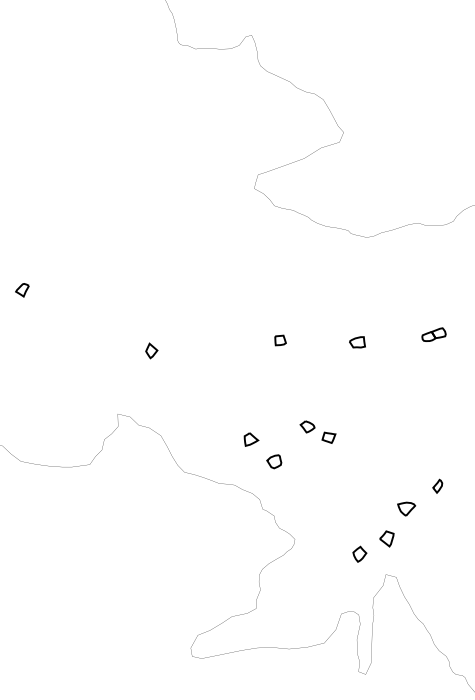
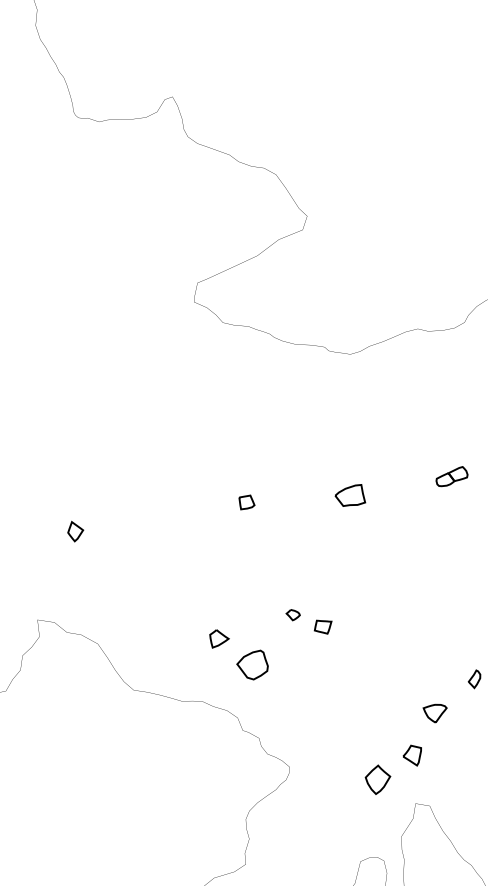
part: (357, 342) -> (350, 496), size x1.4
part: (307, 426) -> (293, 614), size x0.7
part: (274, 461) -> (253, 665), size x1.6
part: (359, 553) -> (377, 778), size x1.4

